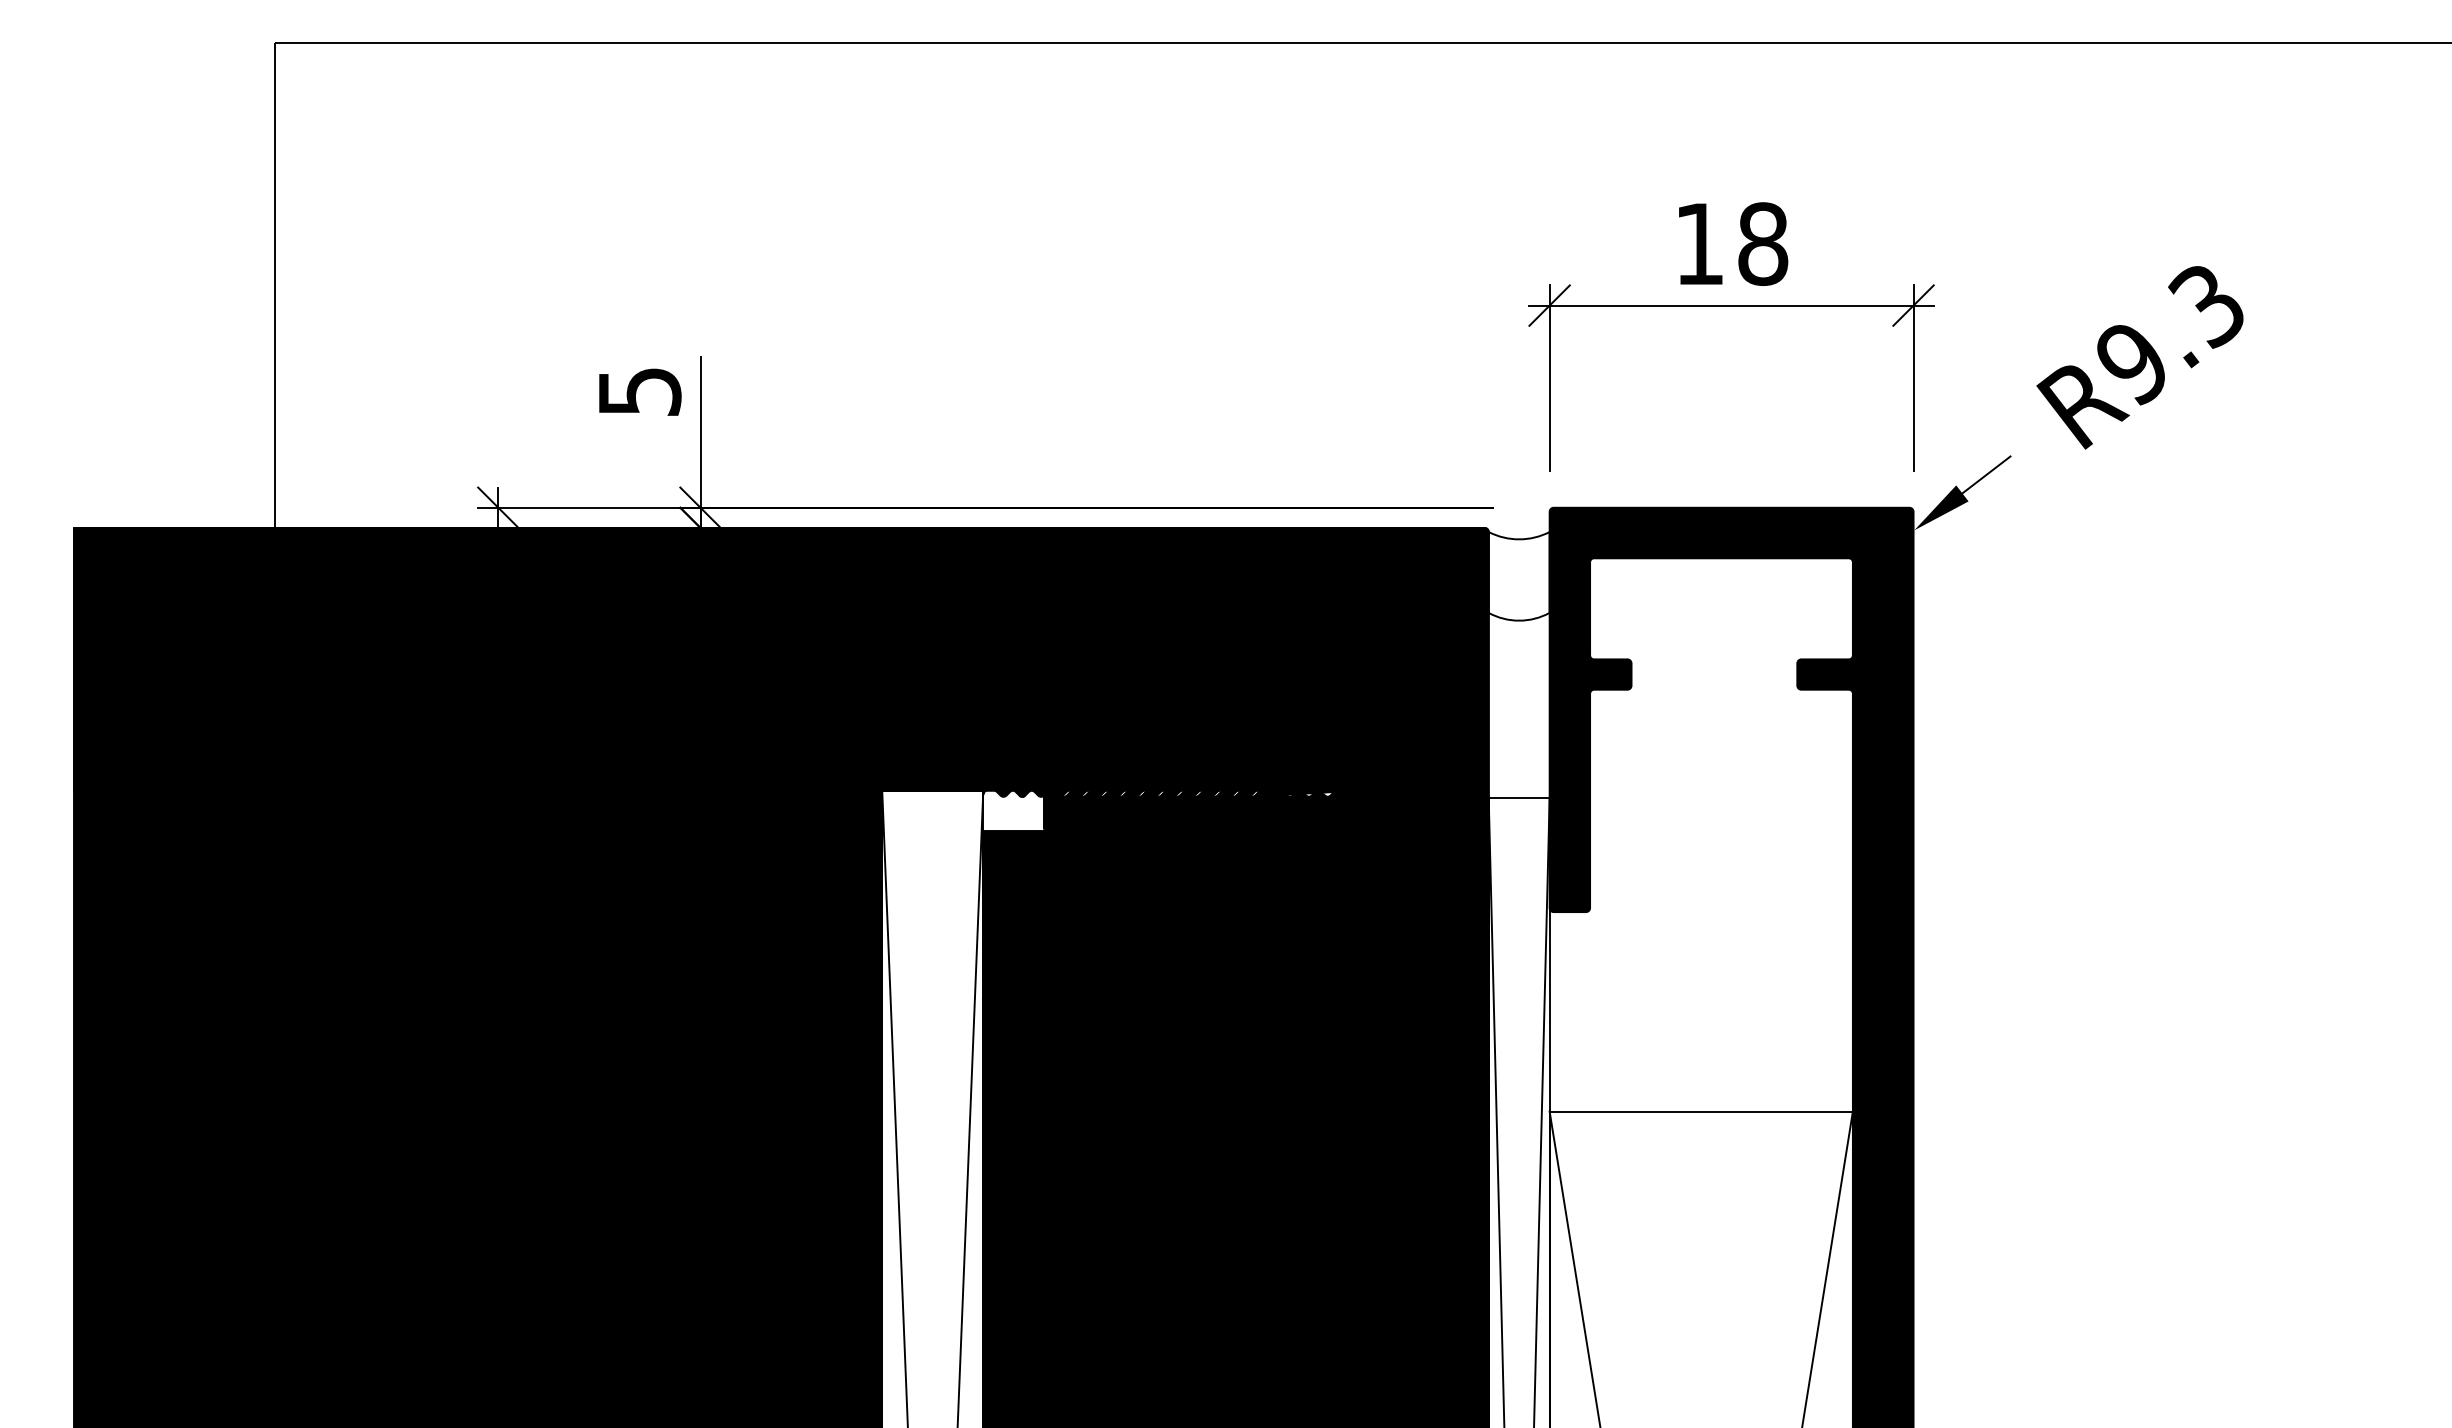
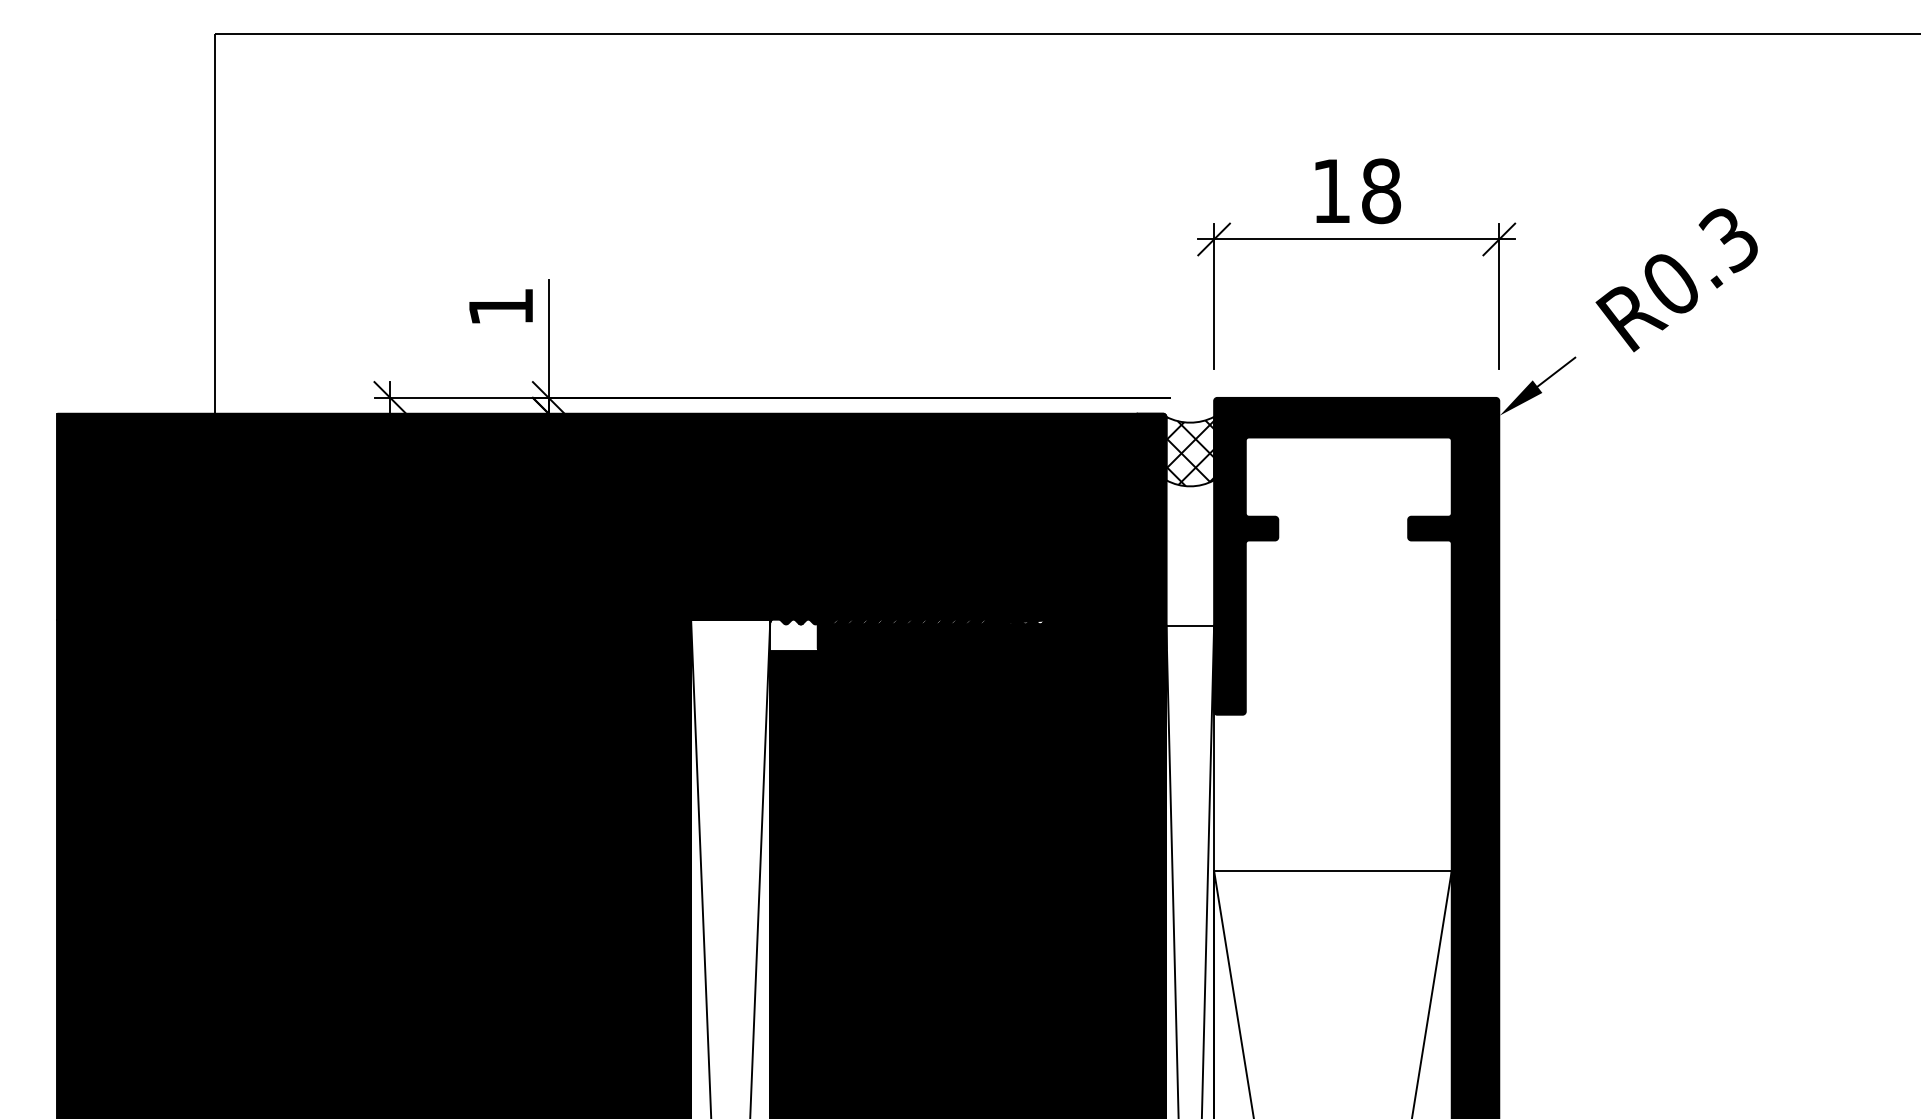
text: (2132, 364) -> (1670, 285), R9.3 -> R0.3
text: (640, 391) -> (501, 306), 5 -> 1
hatch: (1518, 578) -> (1189, 453), added

